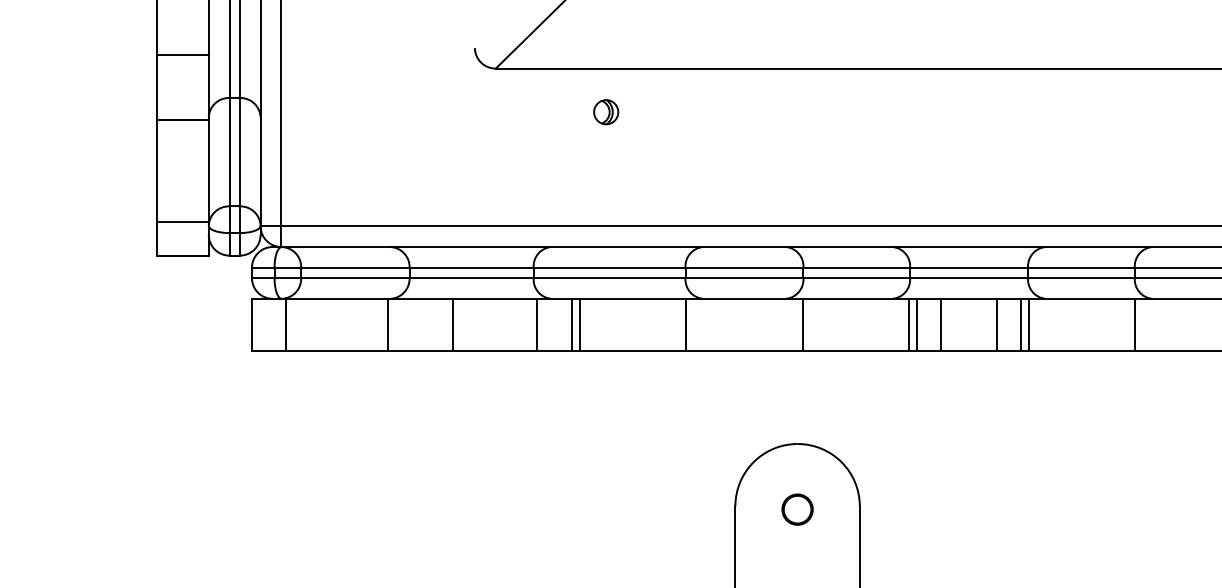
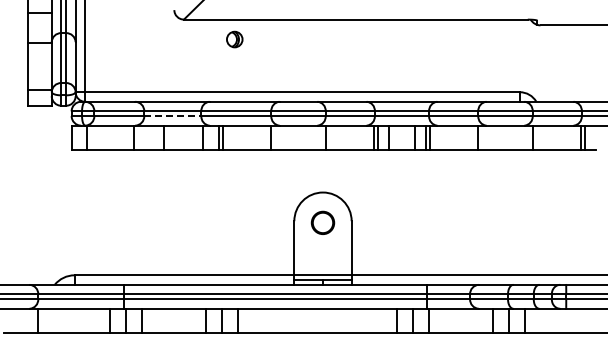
part: (605, 111) -> (234, 39), size x1.4
line: (470, 278) -> (172, 116), solid -> dashed
circle: (796, 509) -> (322, 222), size x1.6

